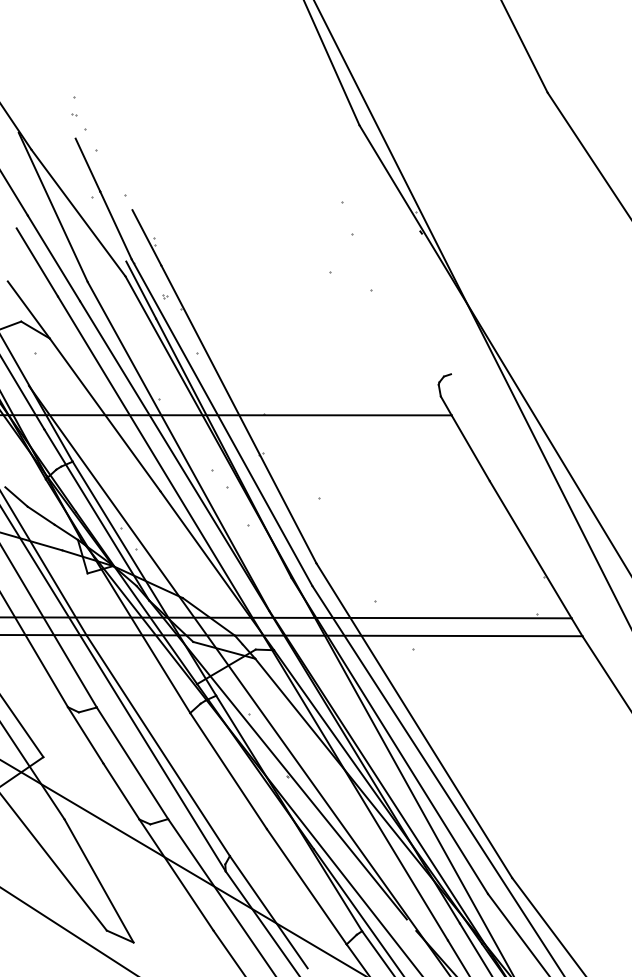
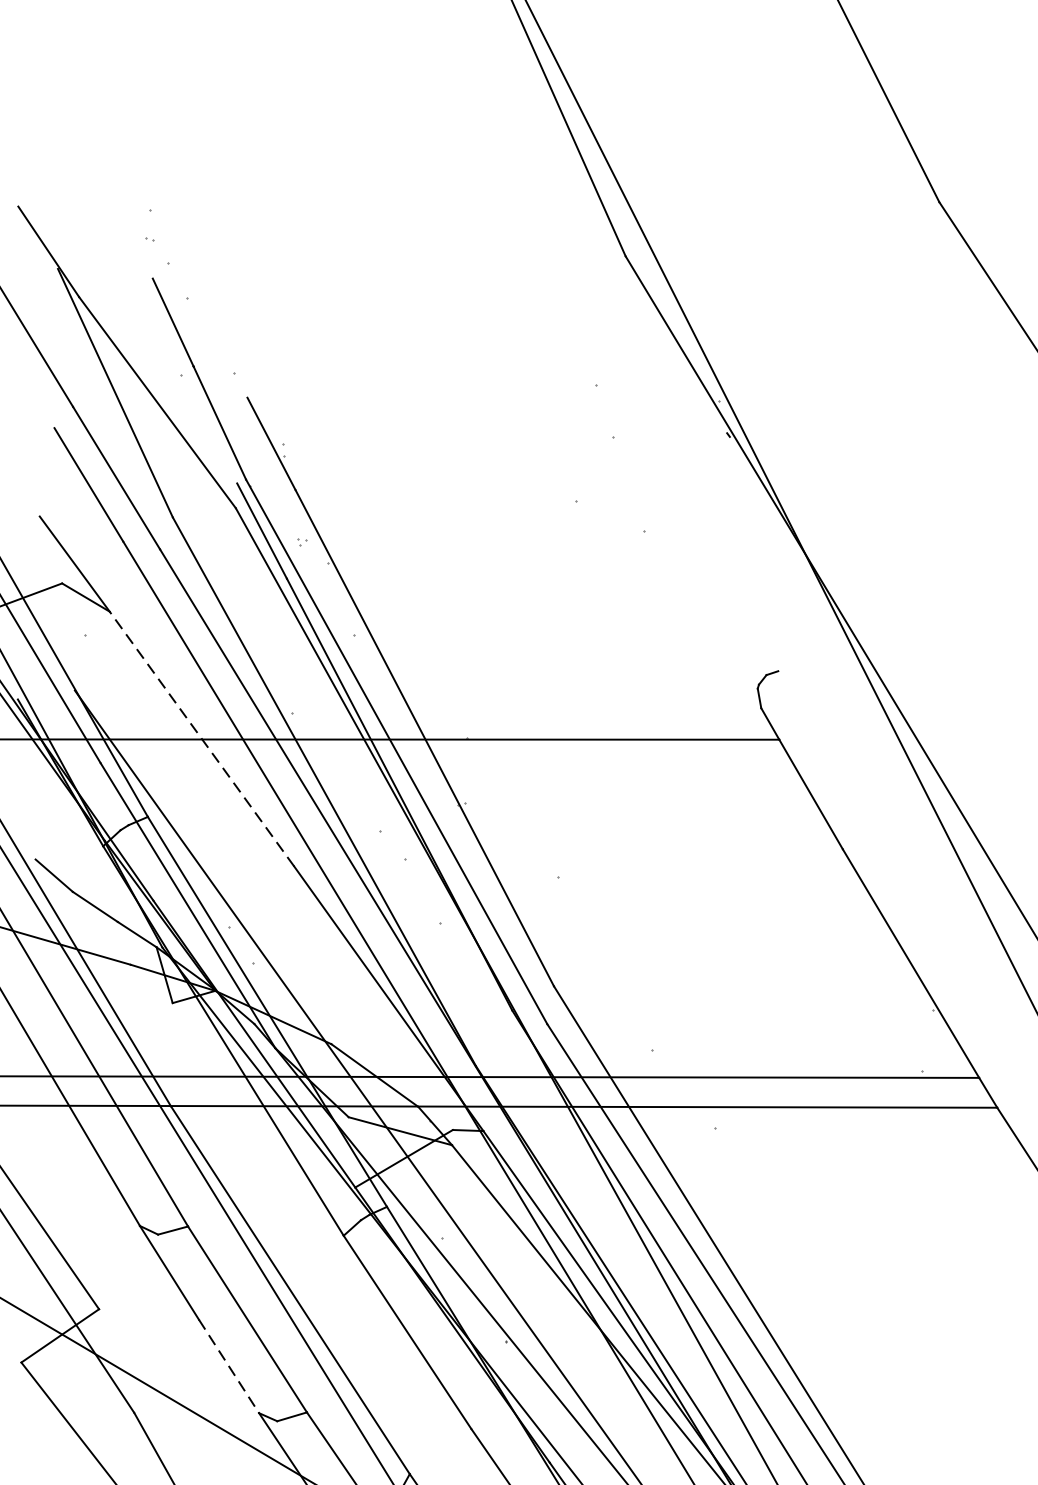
line: (104, 414) -> (200, 738), solid -> dashed
line: (121, 791) -> (229, 1366), solid -> dashed

